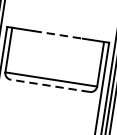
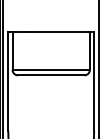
line: (58, 35) -> (51, 32), dashed -> solid
line: (49, 85) -> (50, 75), dashed -> solid

